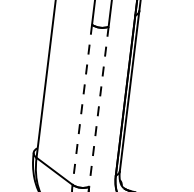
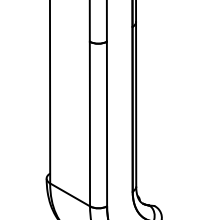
line: (81, 105) -> (89, 124), dashed -> solid
line: (99, 107) -> (107, 124), dashed -> solid

